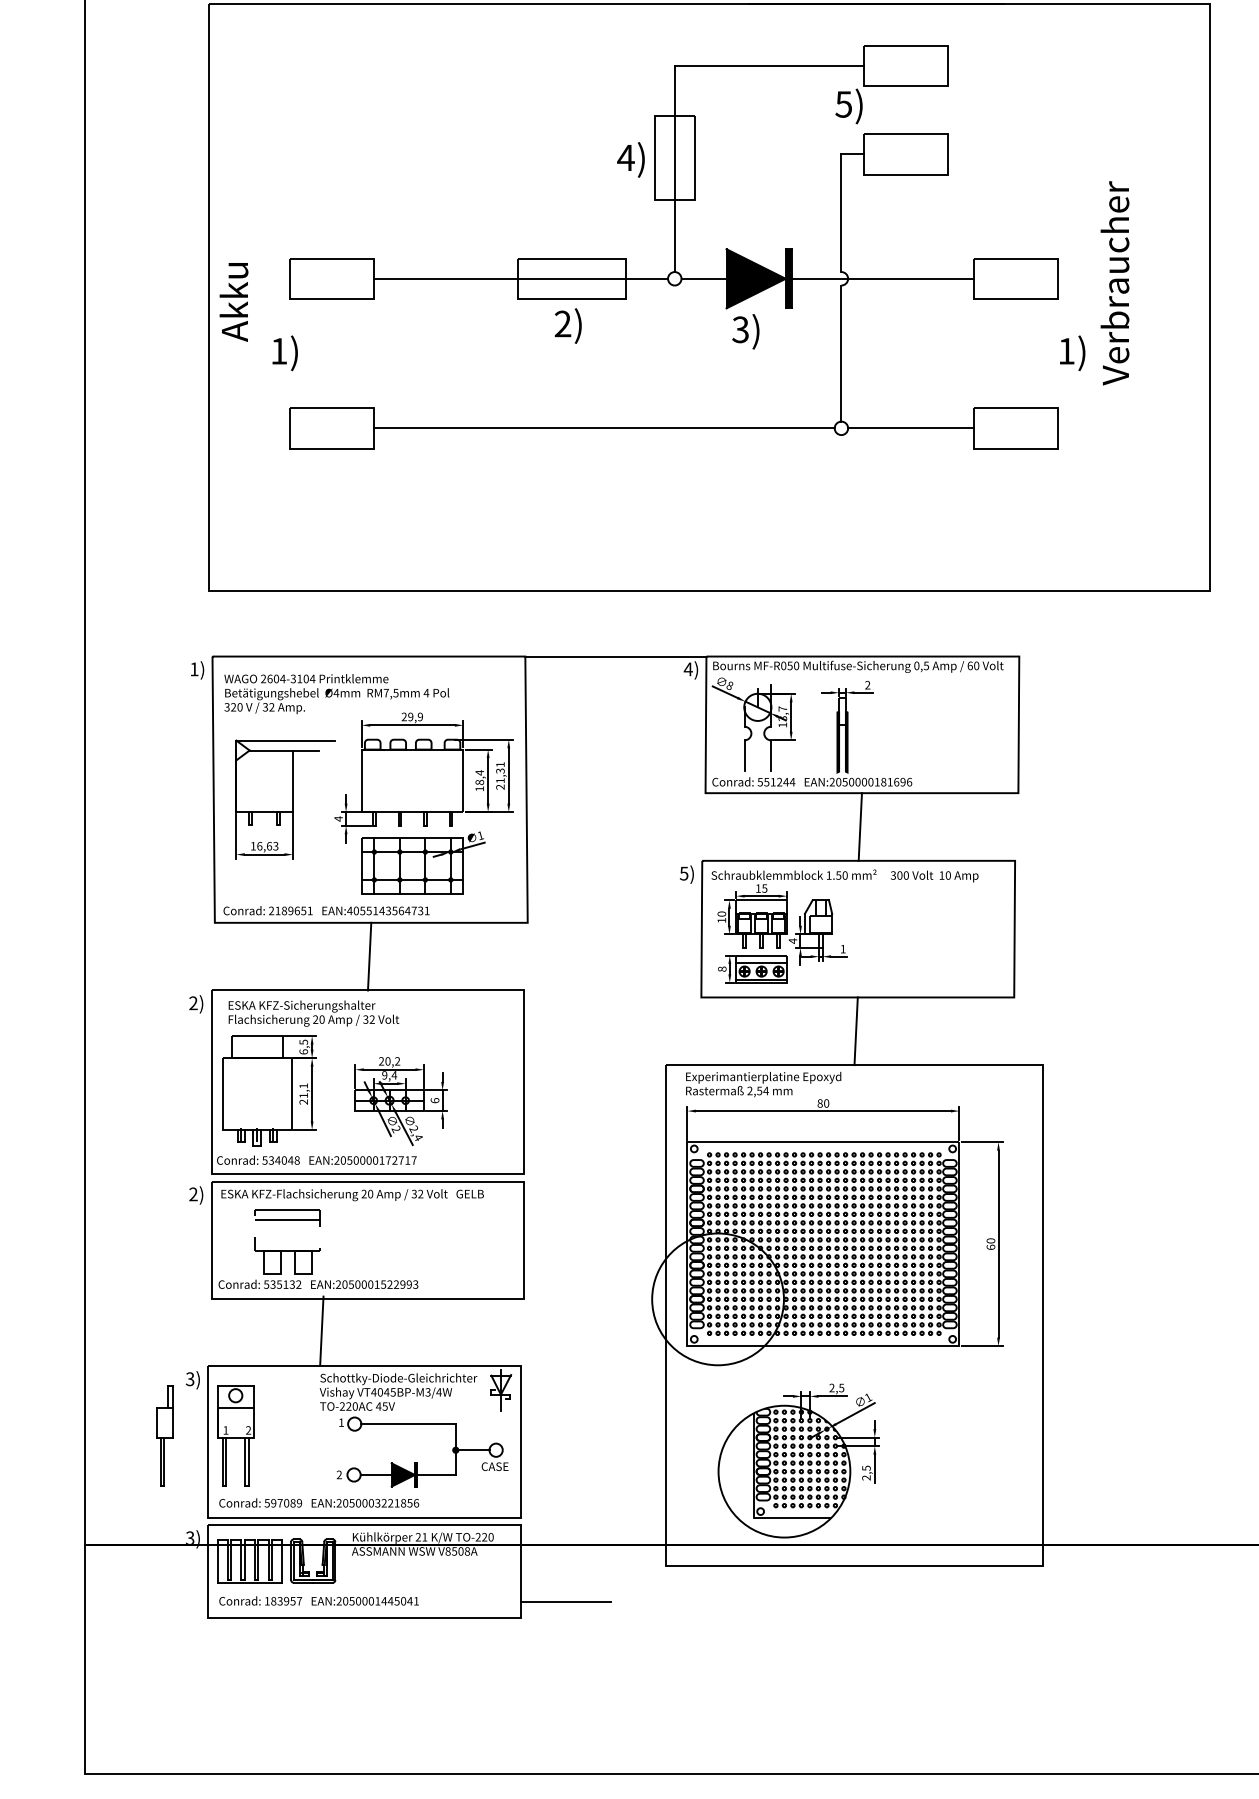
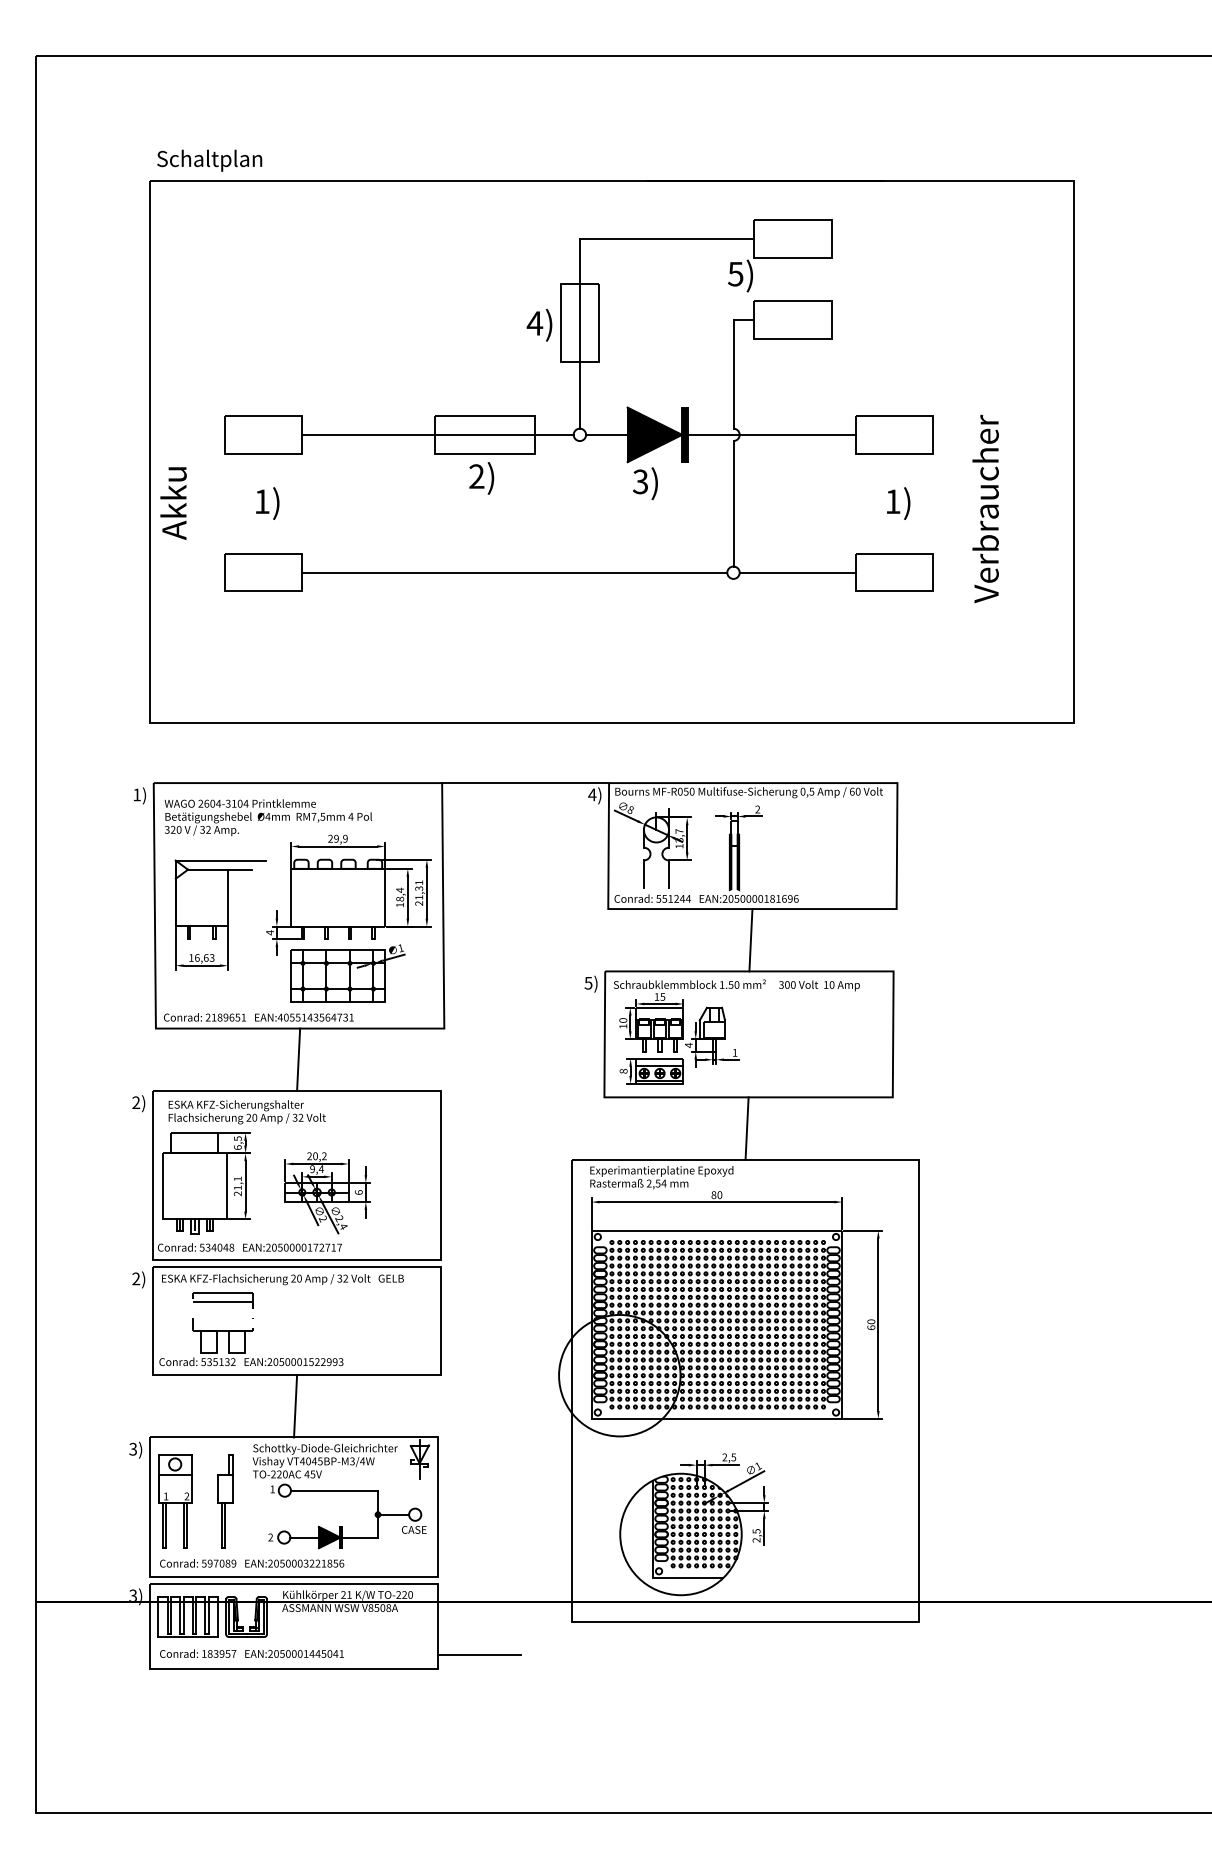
text: (1114, 282) -> (985, 508), moved
text: (233, 302) -> (173, 503), moved
text: (284, 353) -> (267, 503), moved
text: (1072, 353) -> (898, 503), moved
line: (321, 1330) -> (295, 1406), moved
part: (164, 1435) -> (225, 1501), moved

